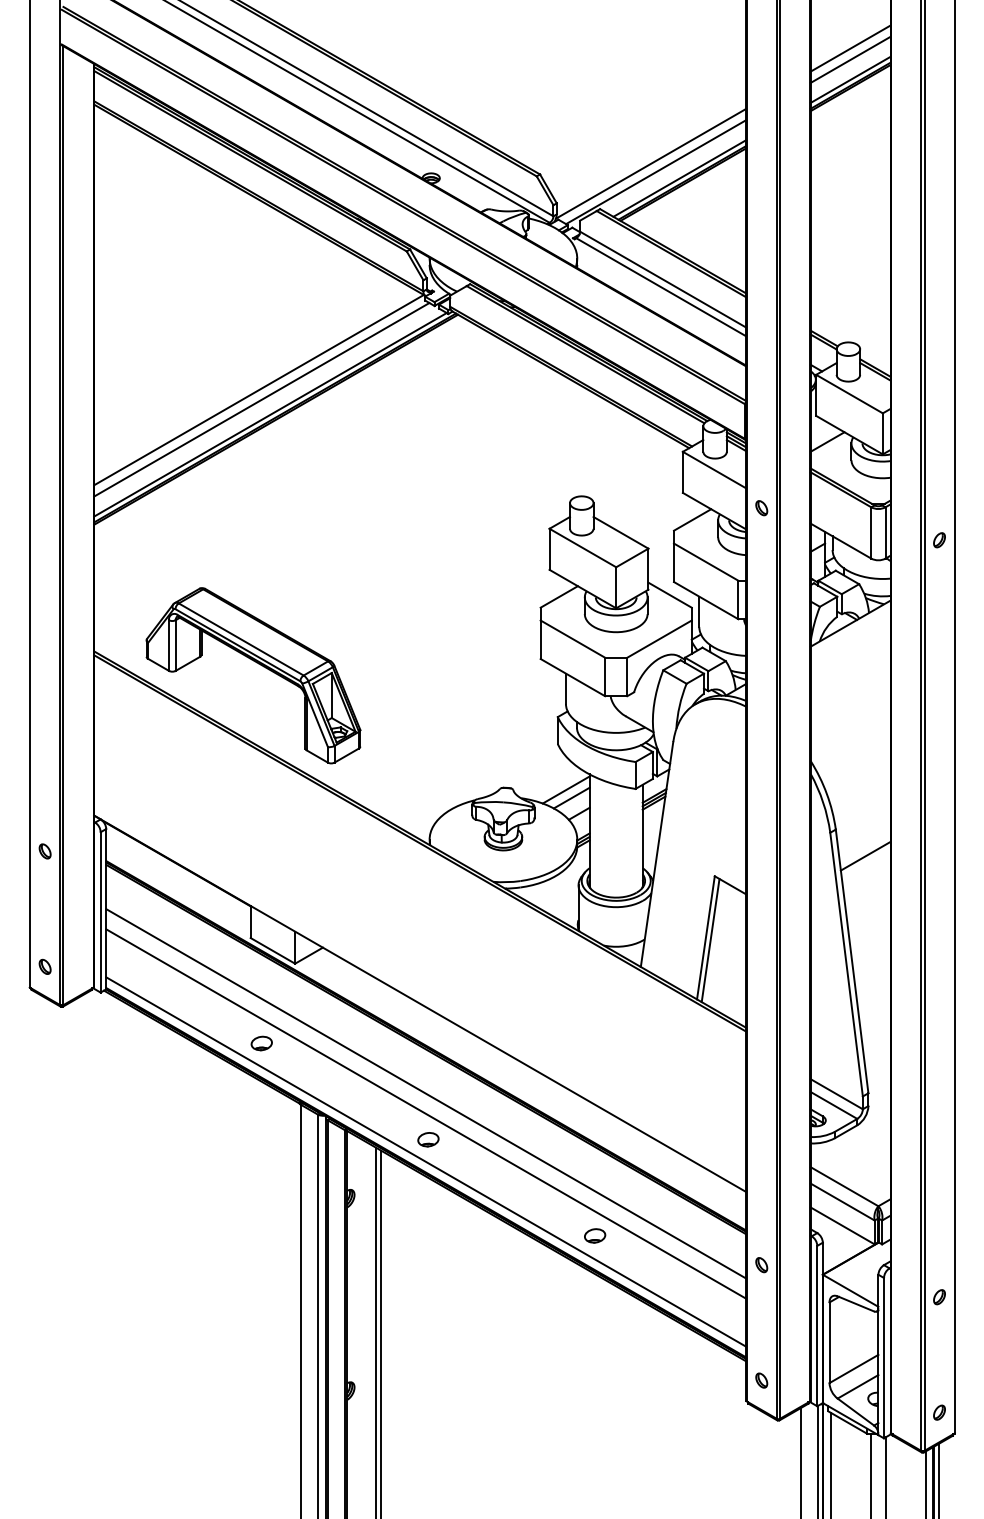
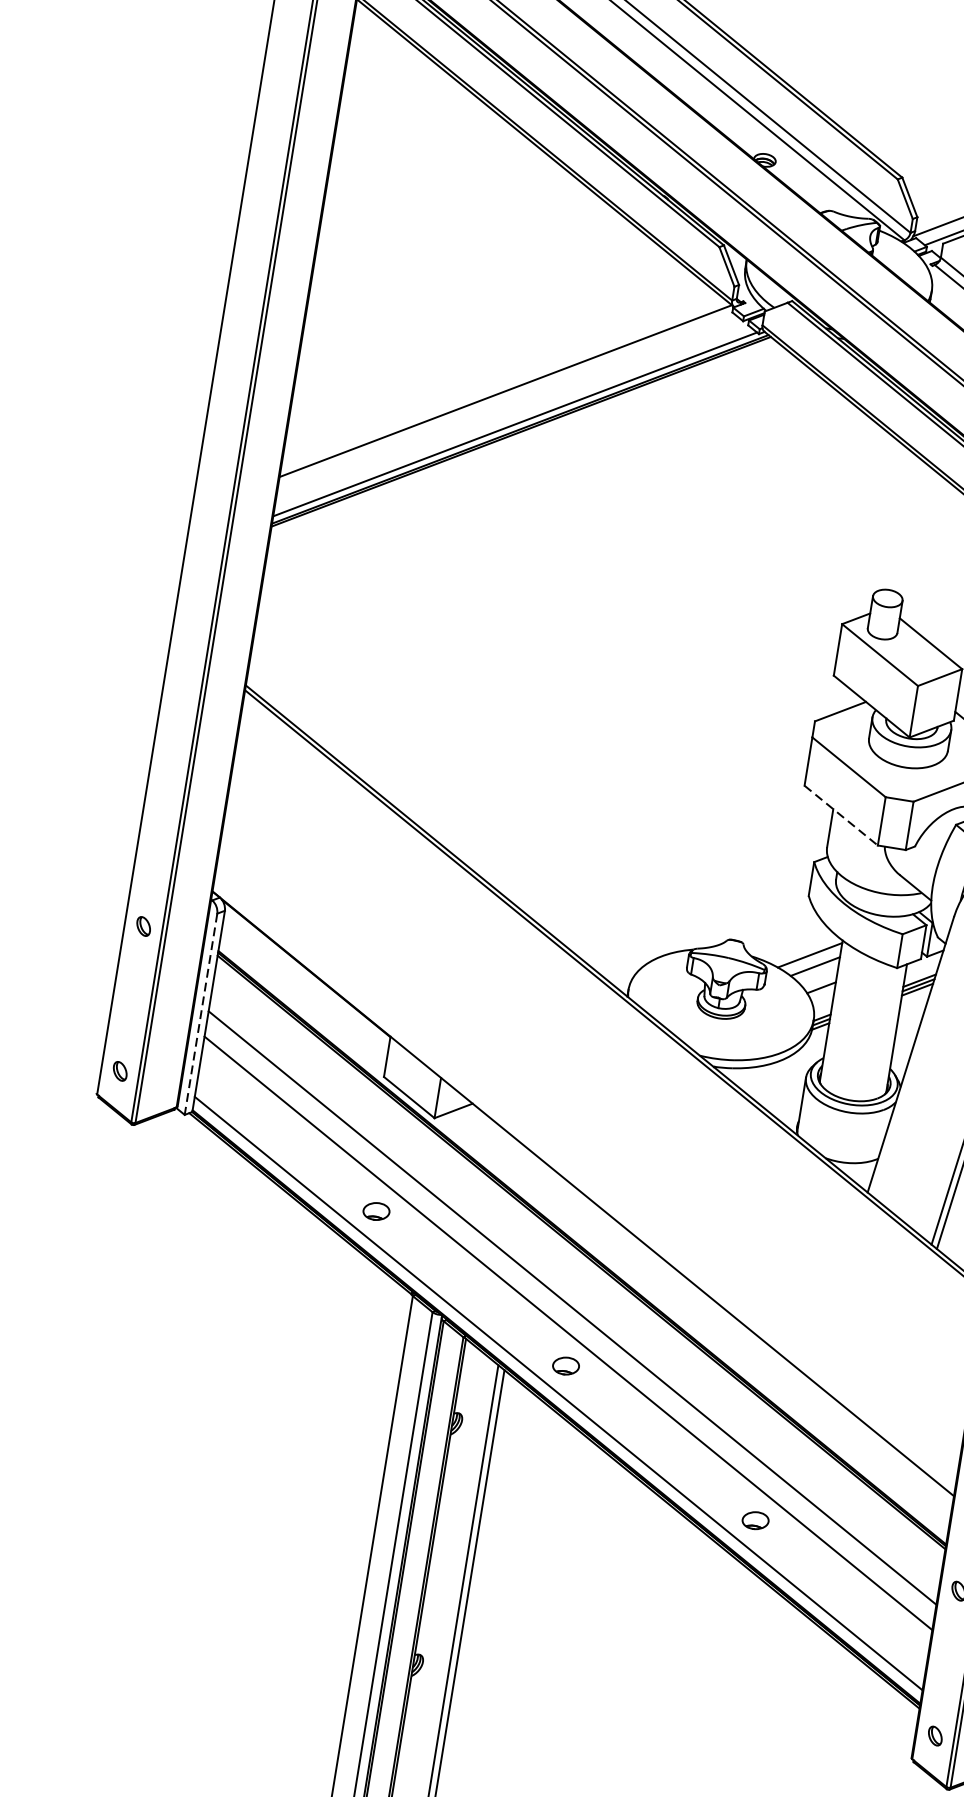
line: (261, 399) -> (507, 403), removed
part: (258, 664) -> (449, 735), removed
line: (573, 677) -> (841, 815), solid -> dashed
line: (100, 912) -> (200, 1014), solid -> dashed

